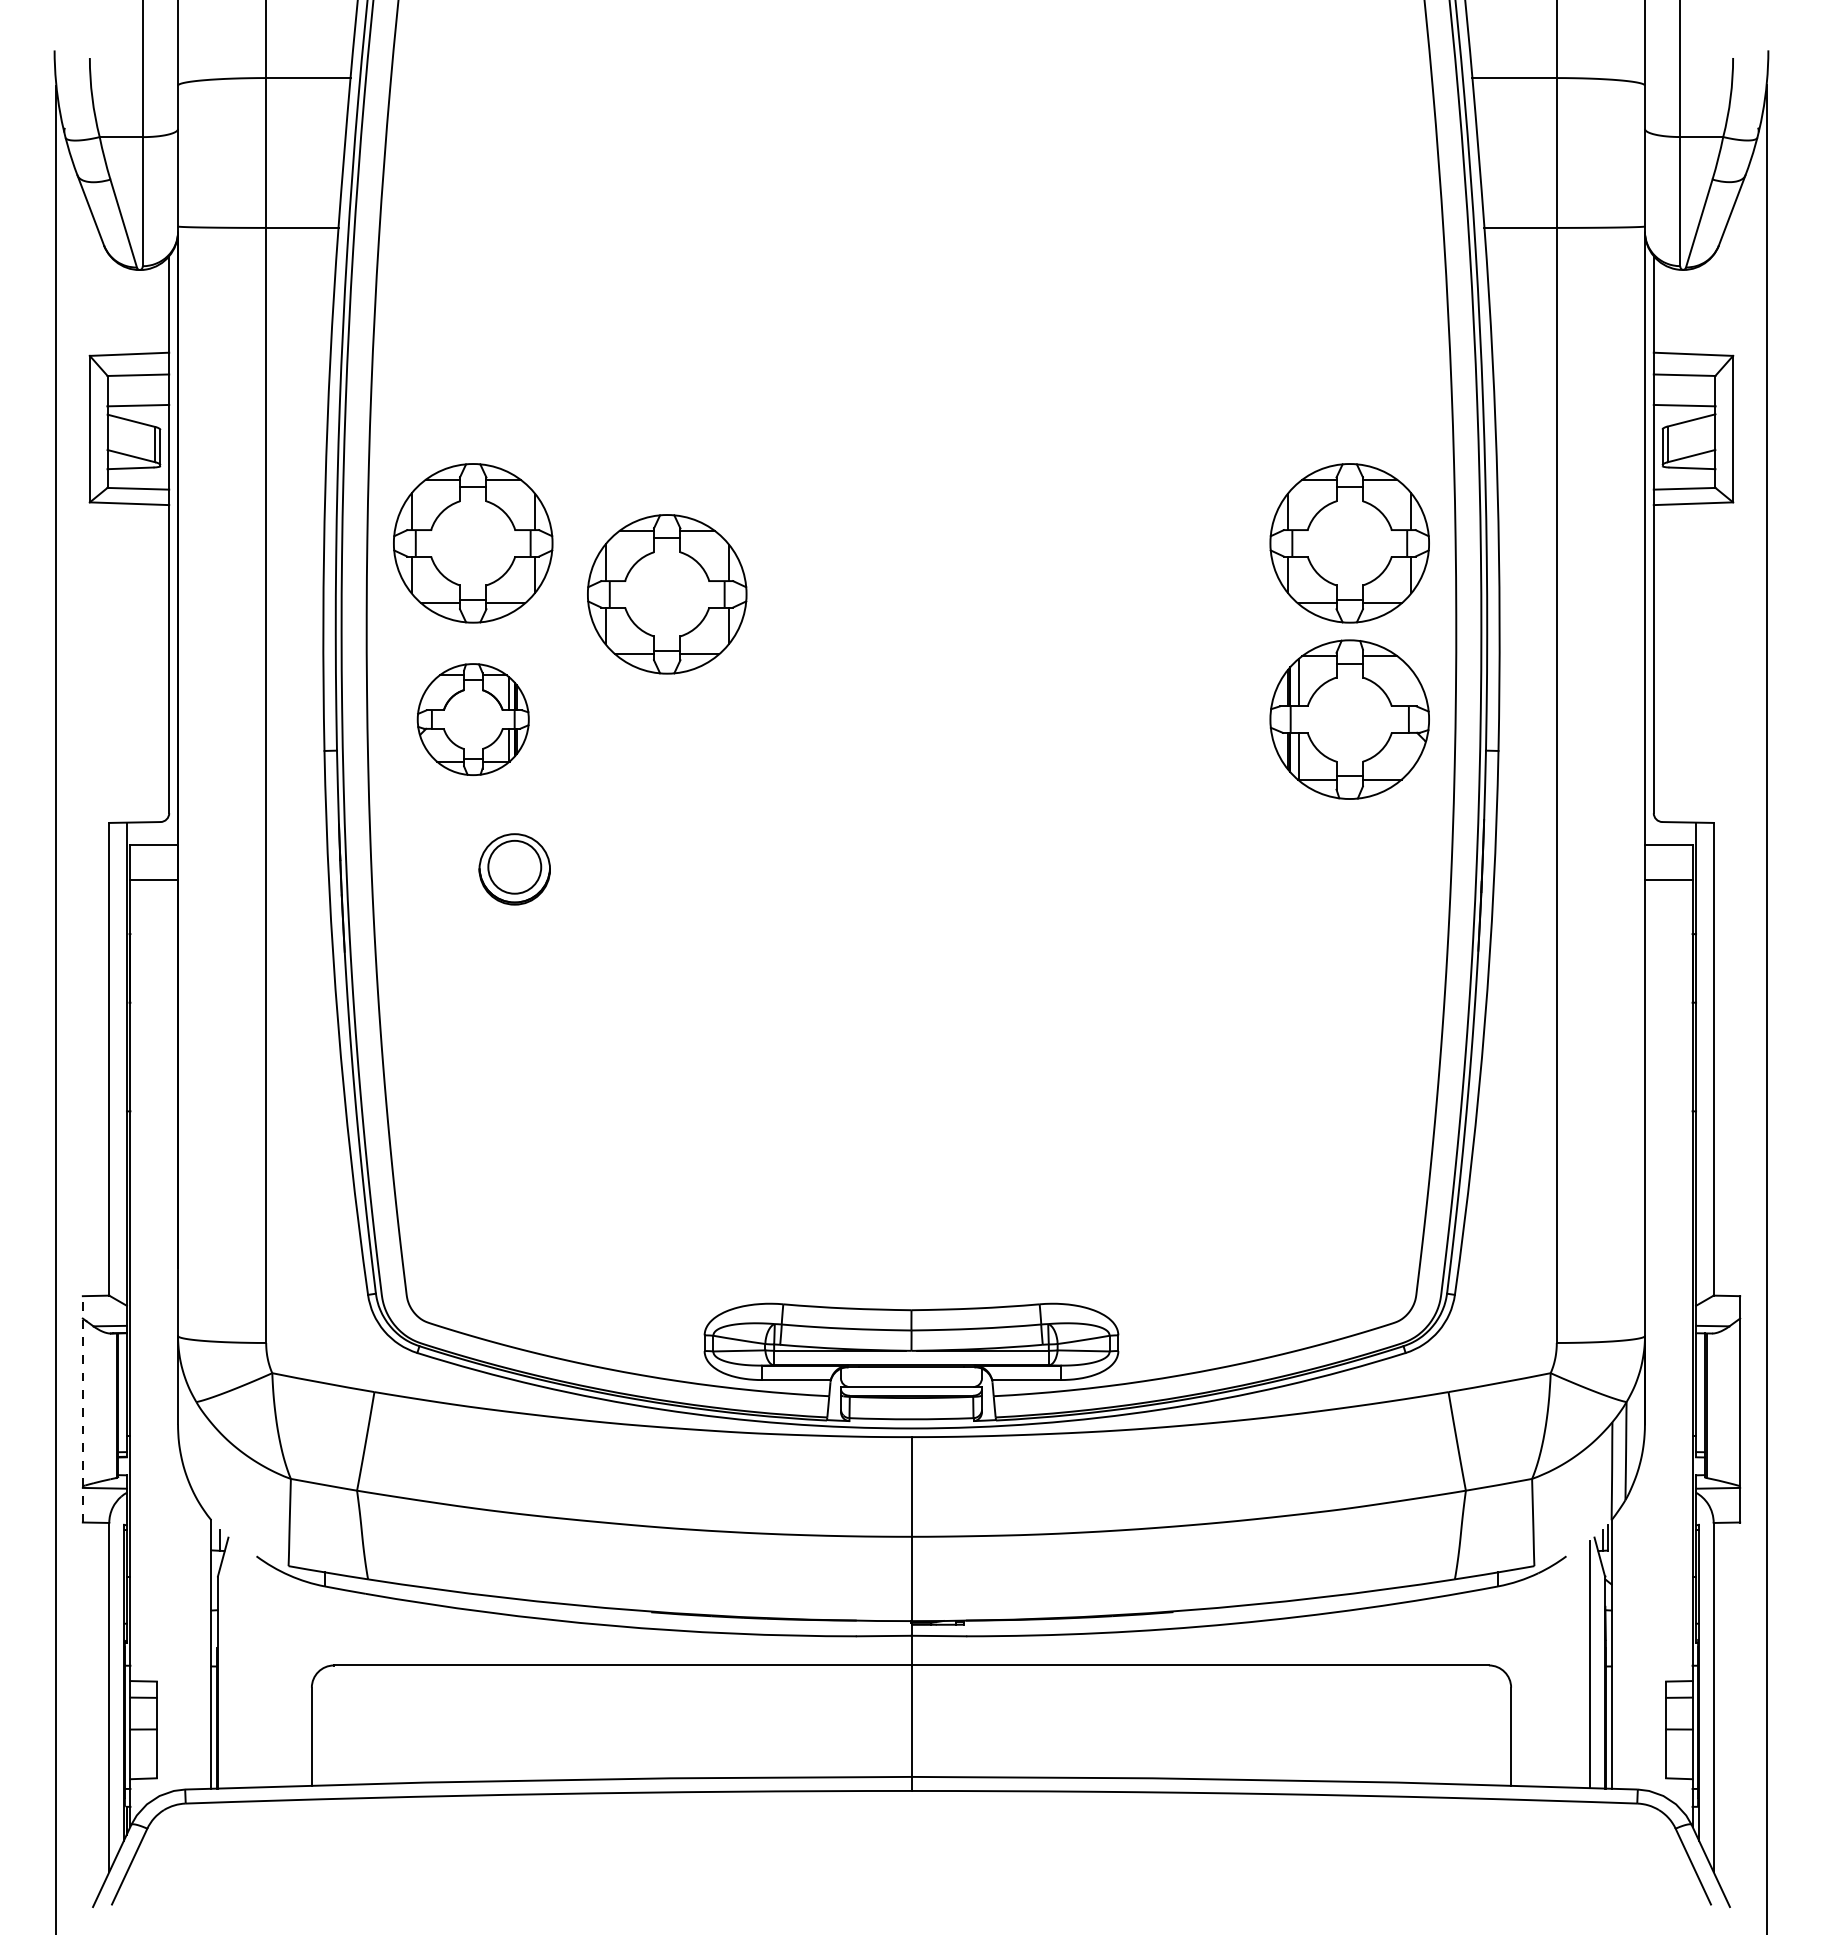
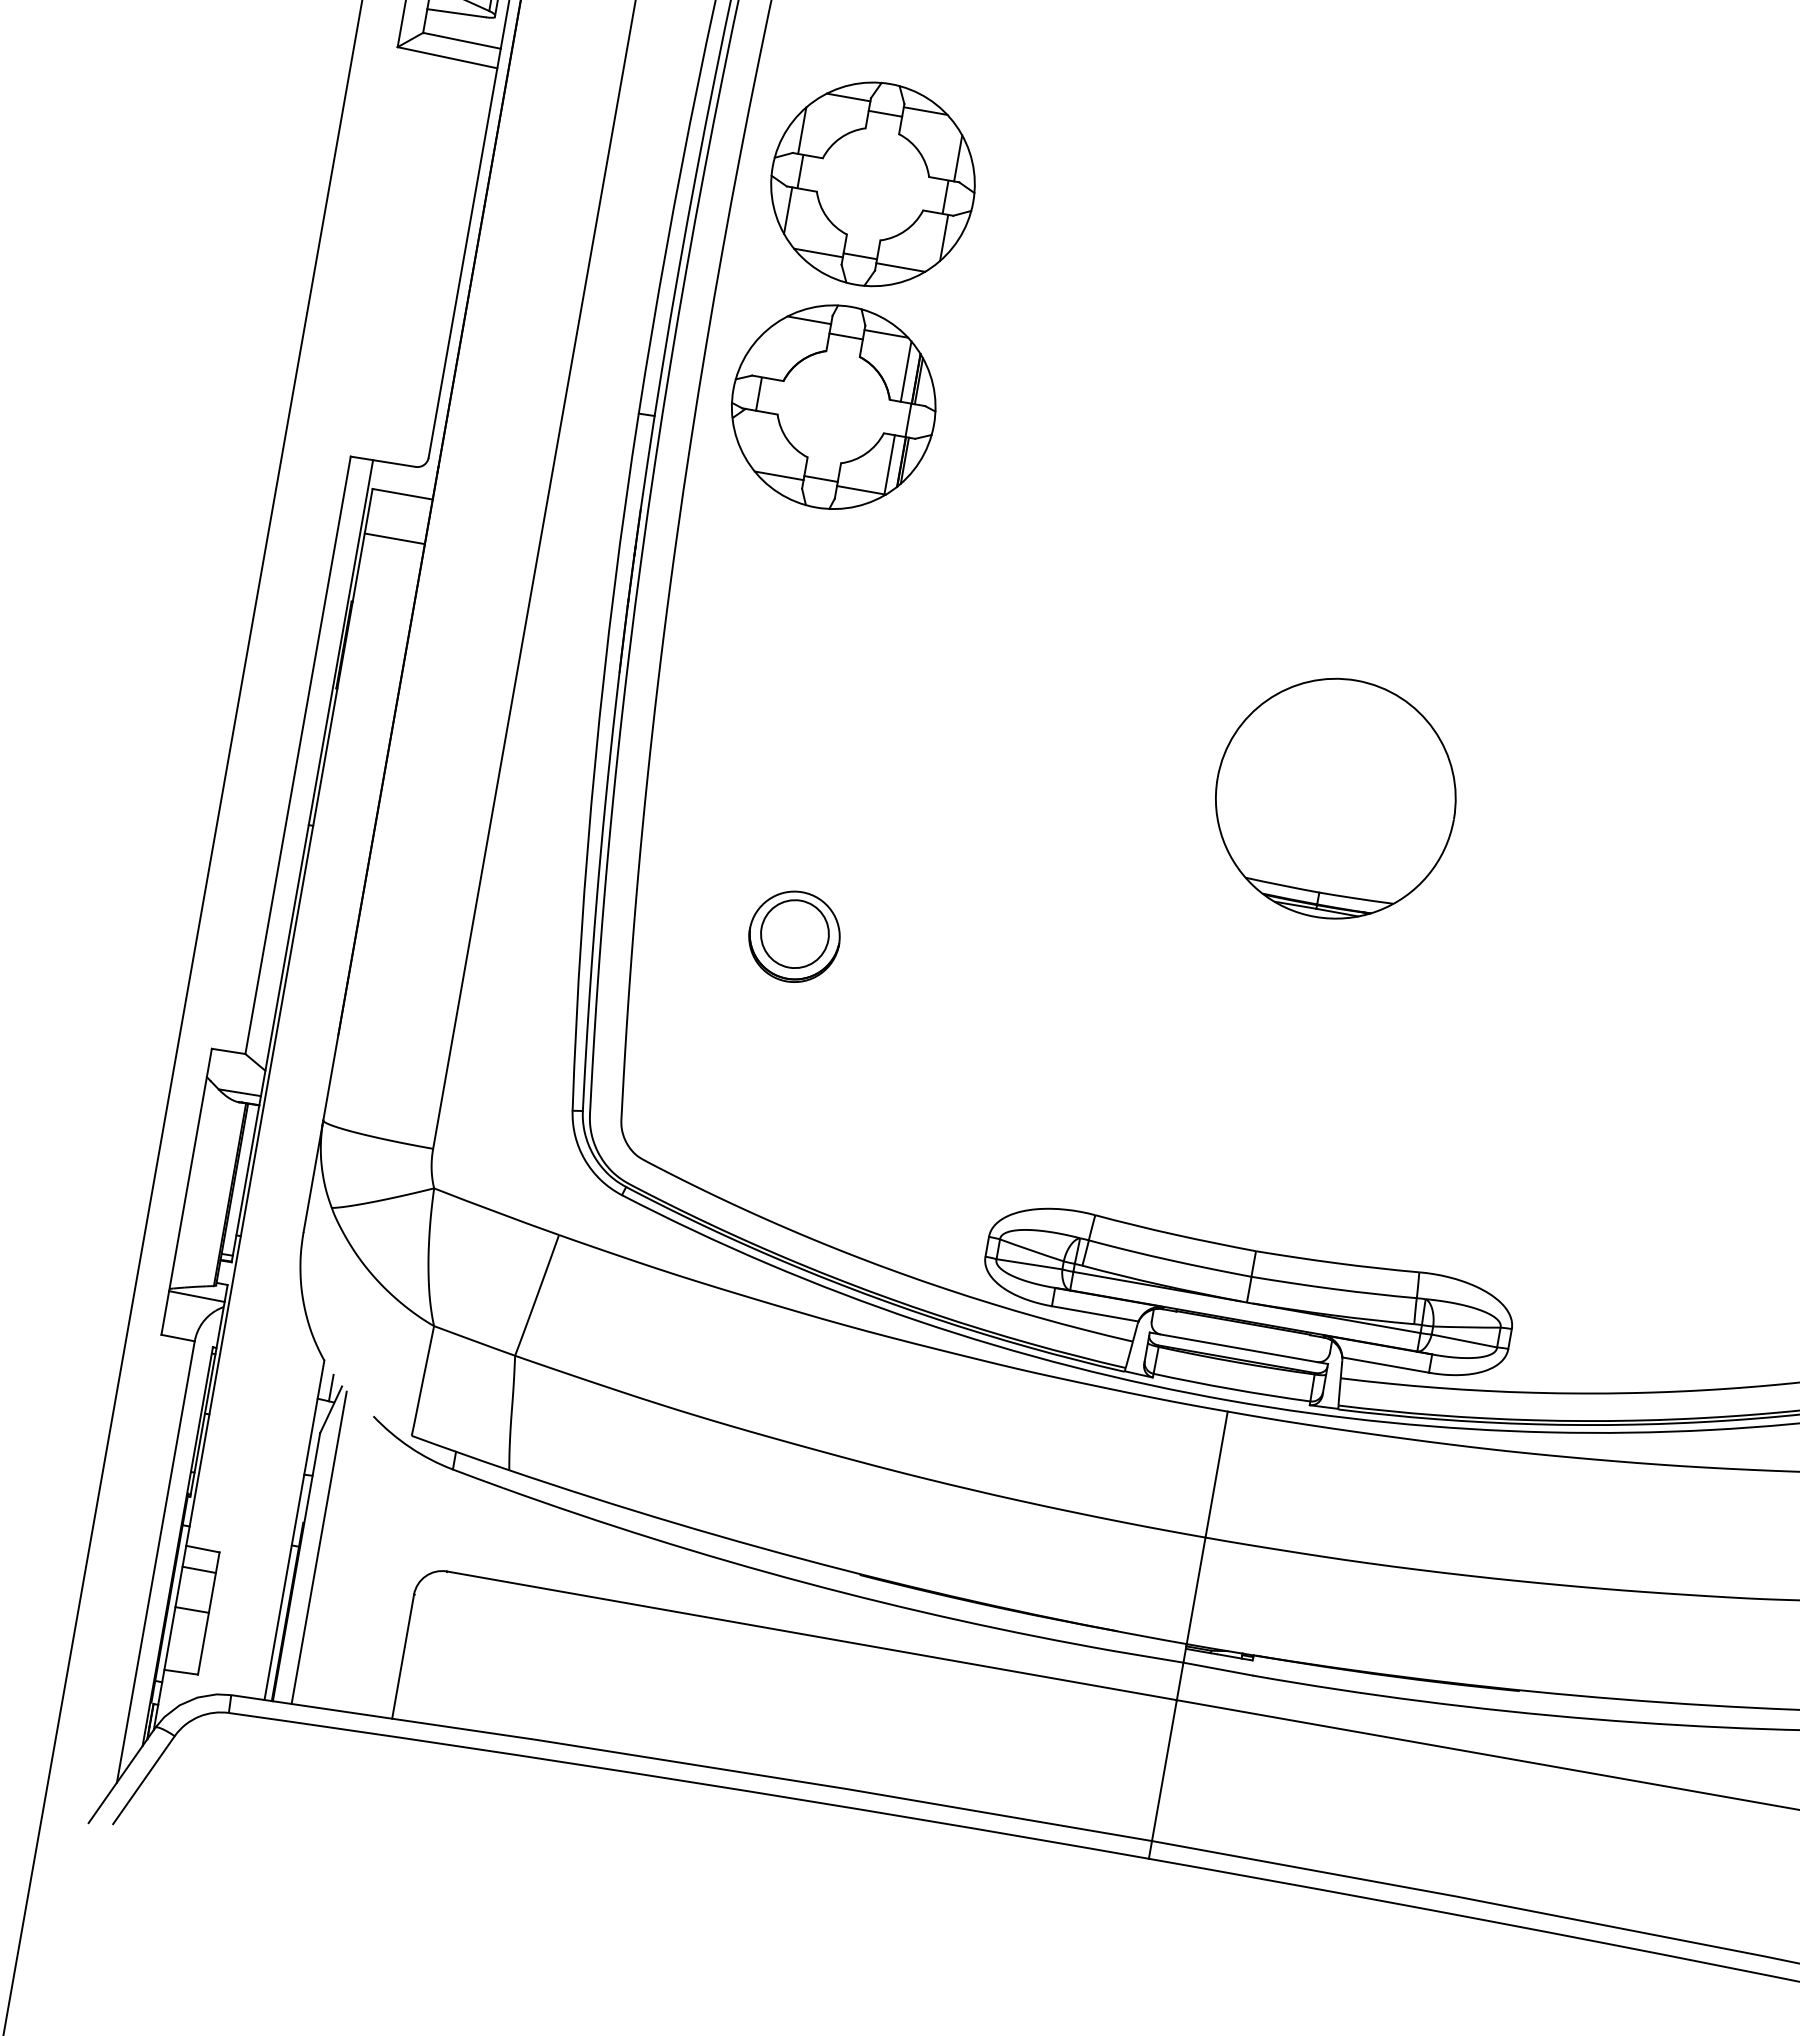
part: (667, 594) -> (1107, 292), removed
part: (473, 719) -> (834, 407), size x1.43
part: (514, 869) -> (794, 936), moved
part: (911, 951) -> (1335, 797), added
line: (82, 1408) -> (186, 1190), dashed -> solid
line: (232, 1664) -> (318, 1547), added

